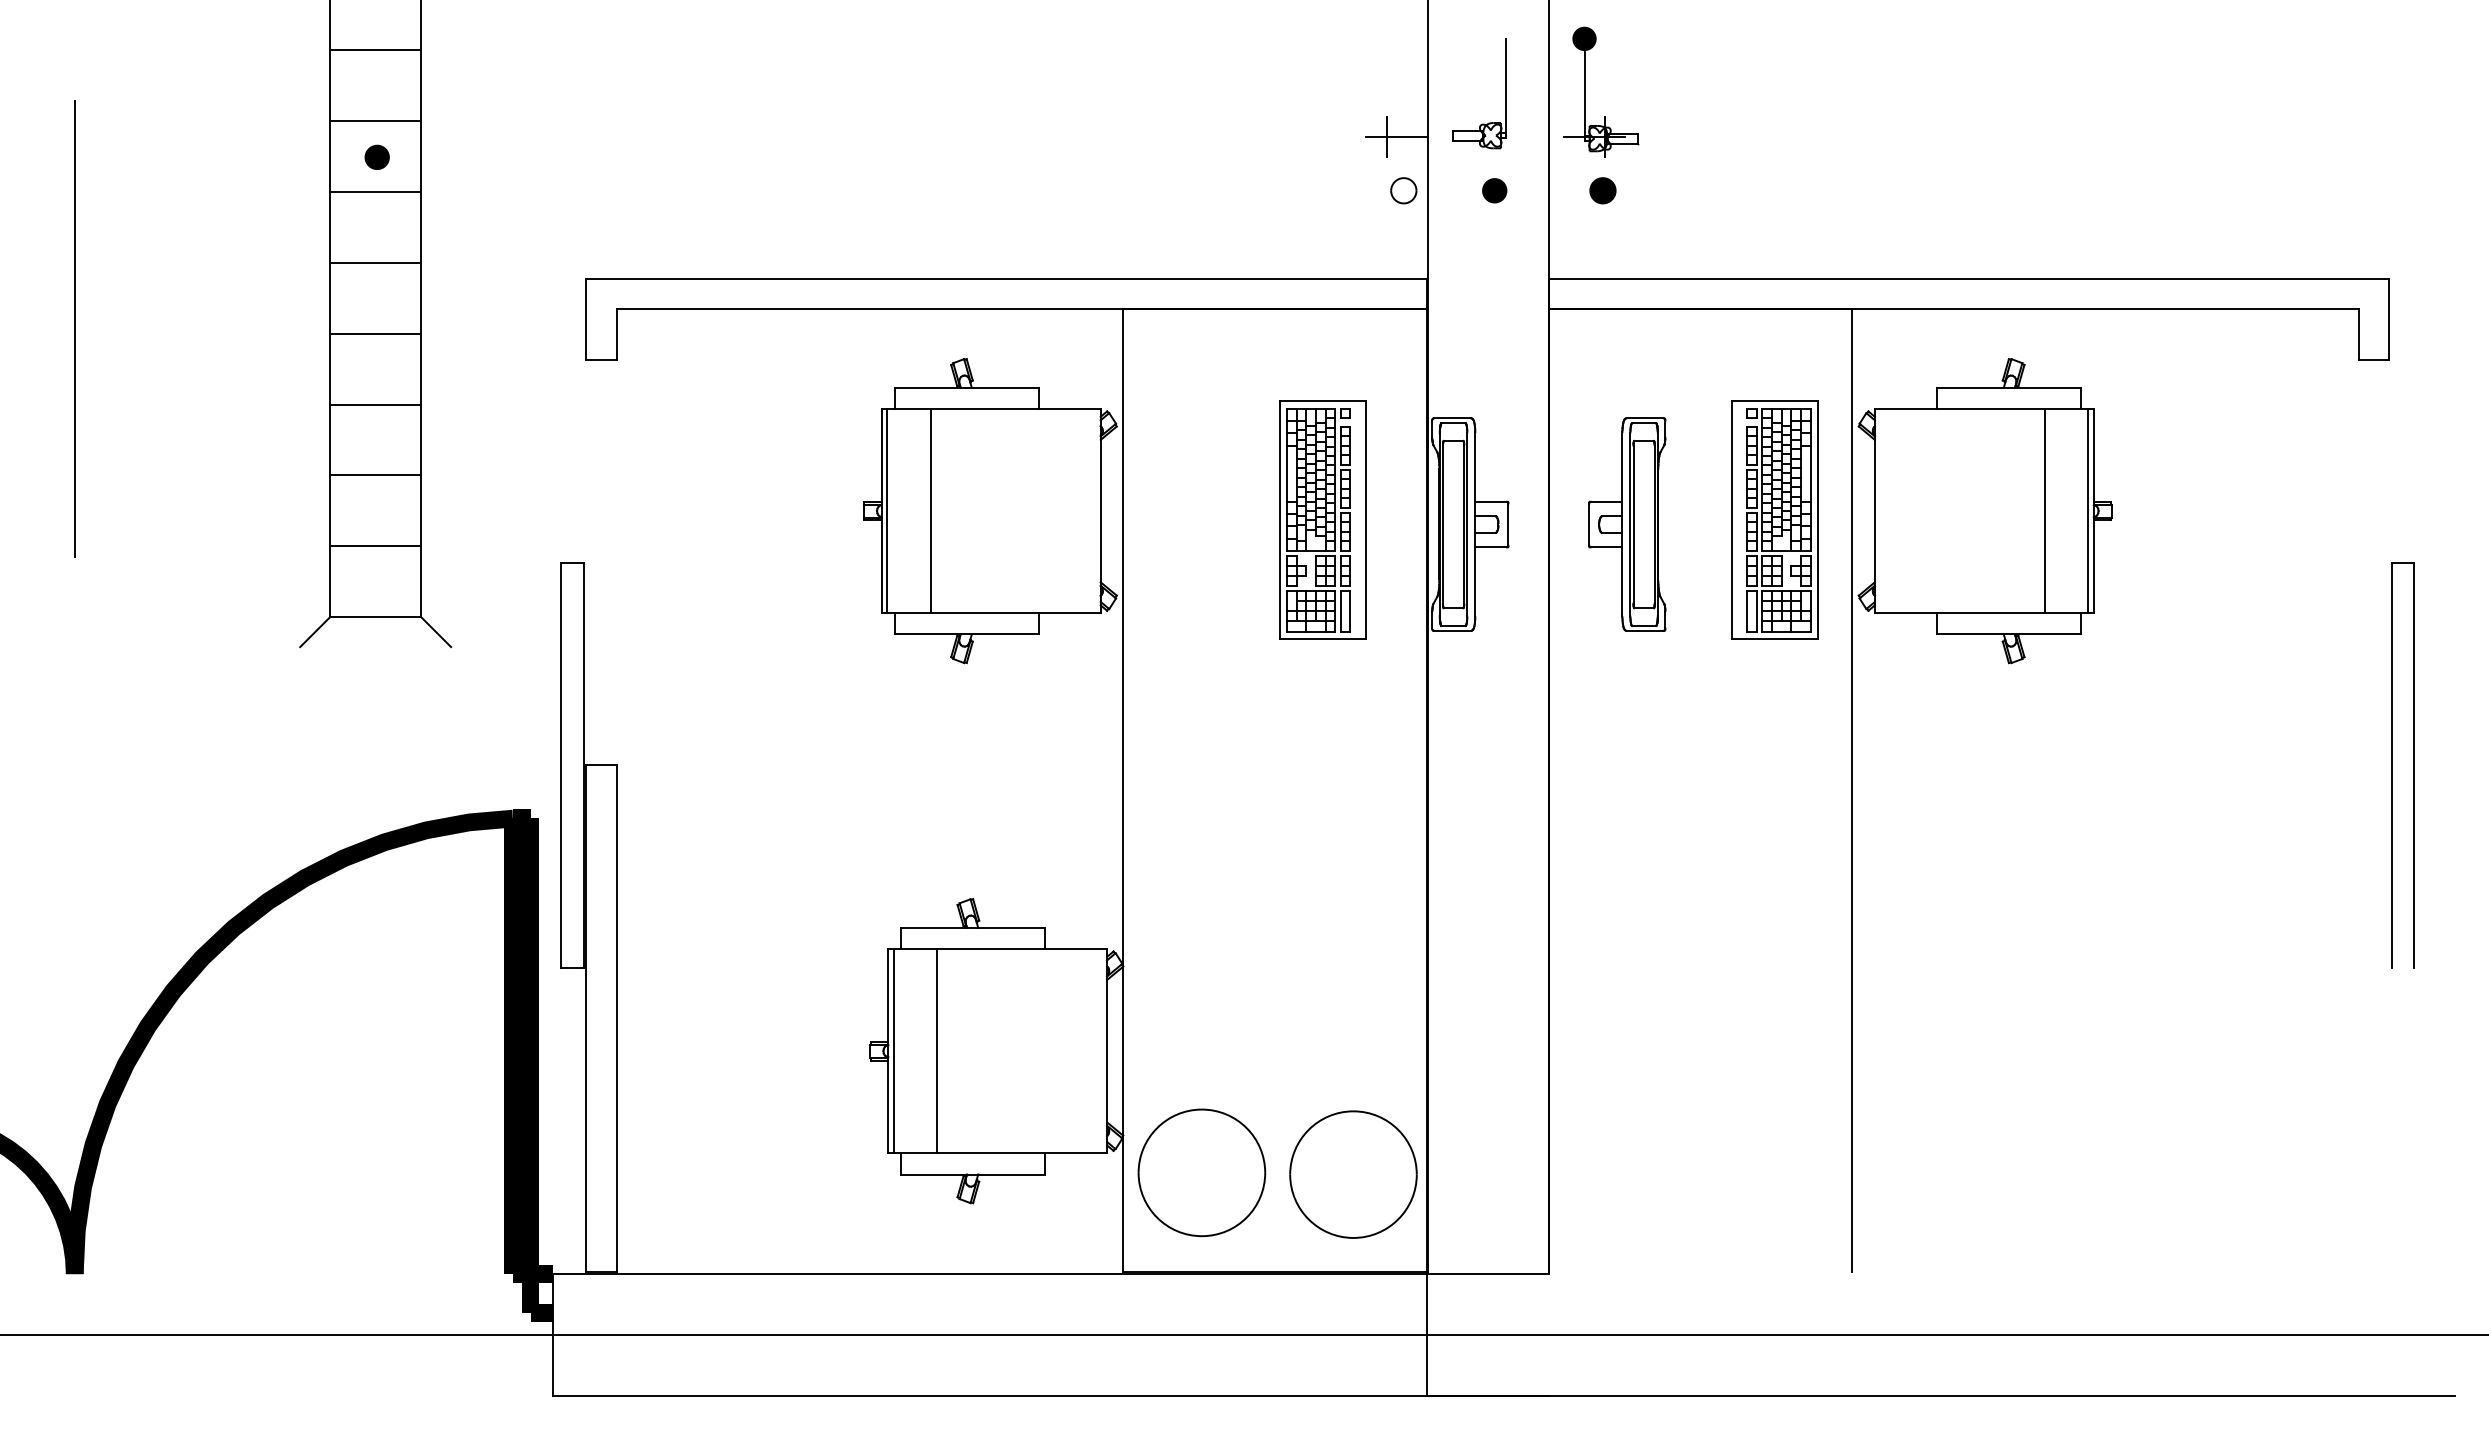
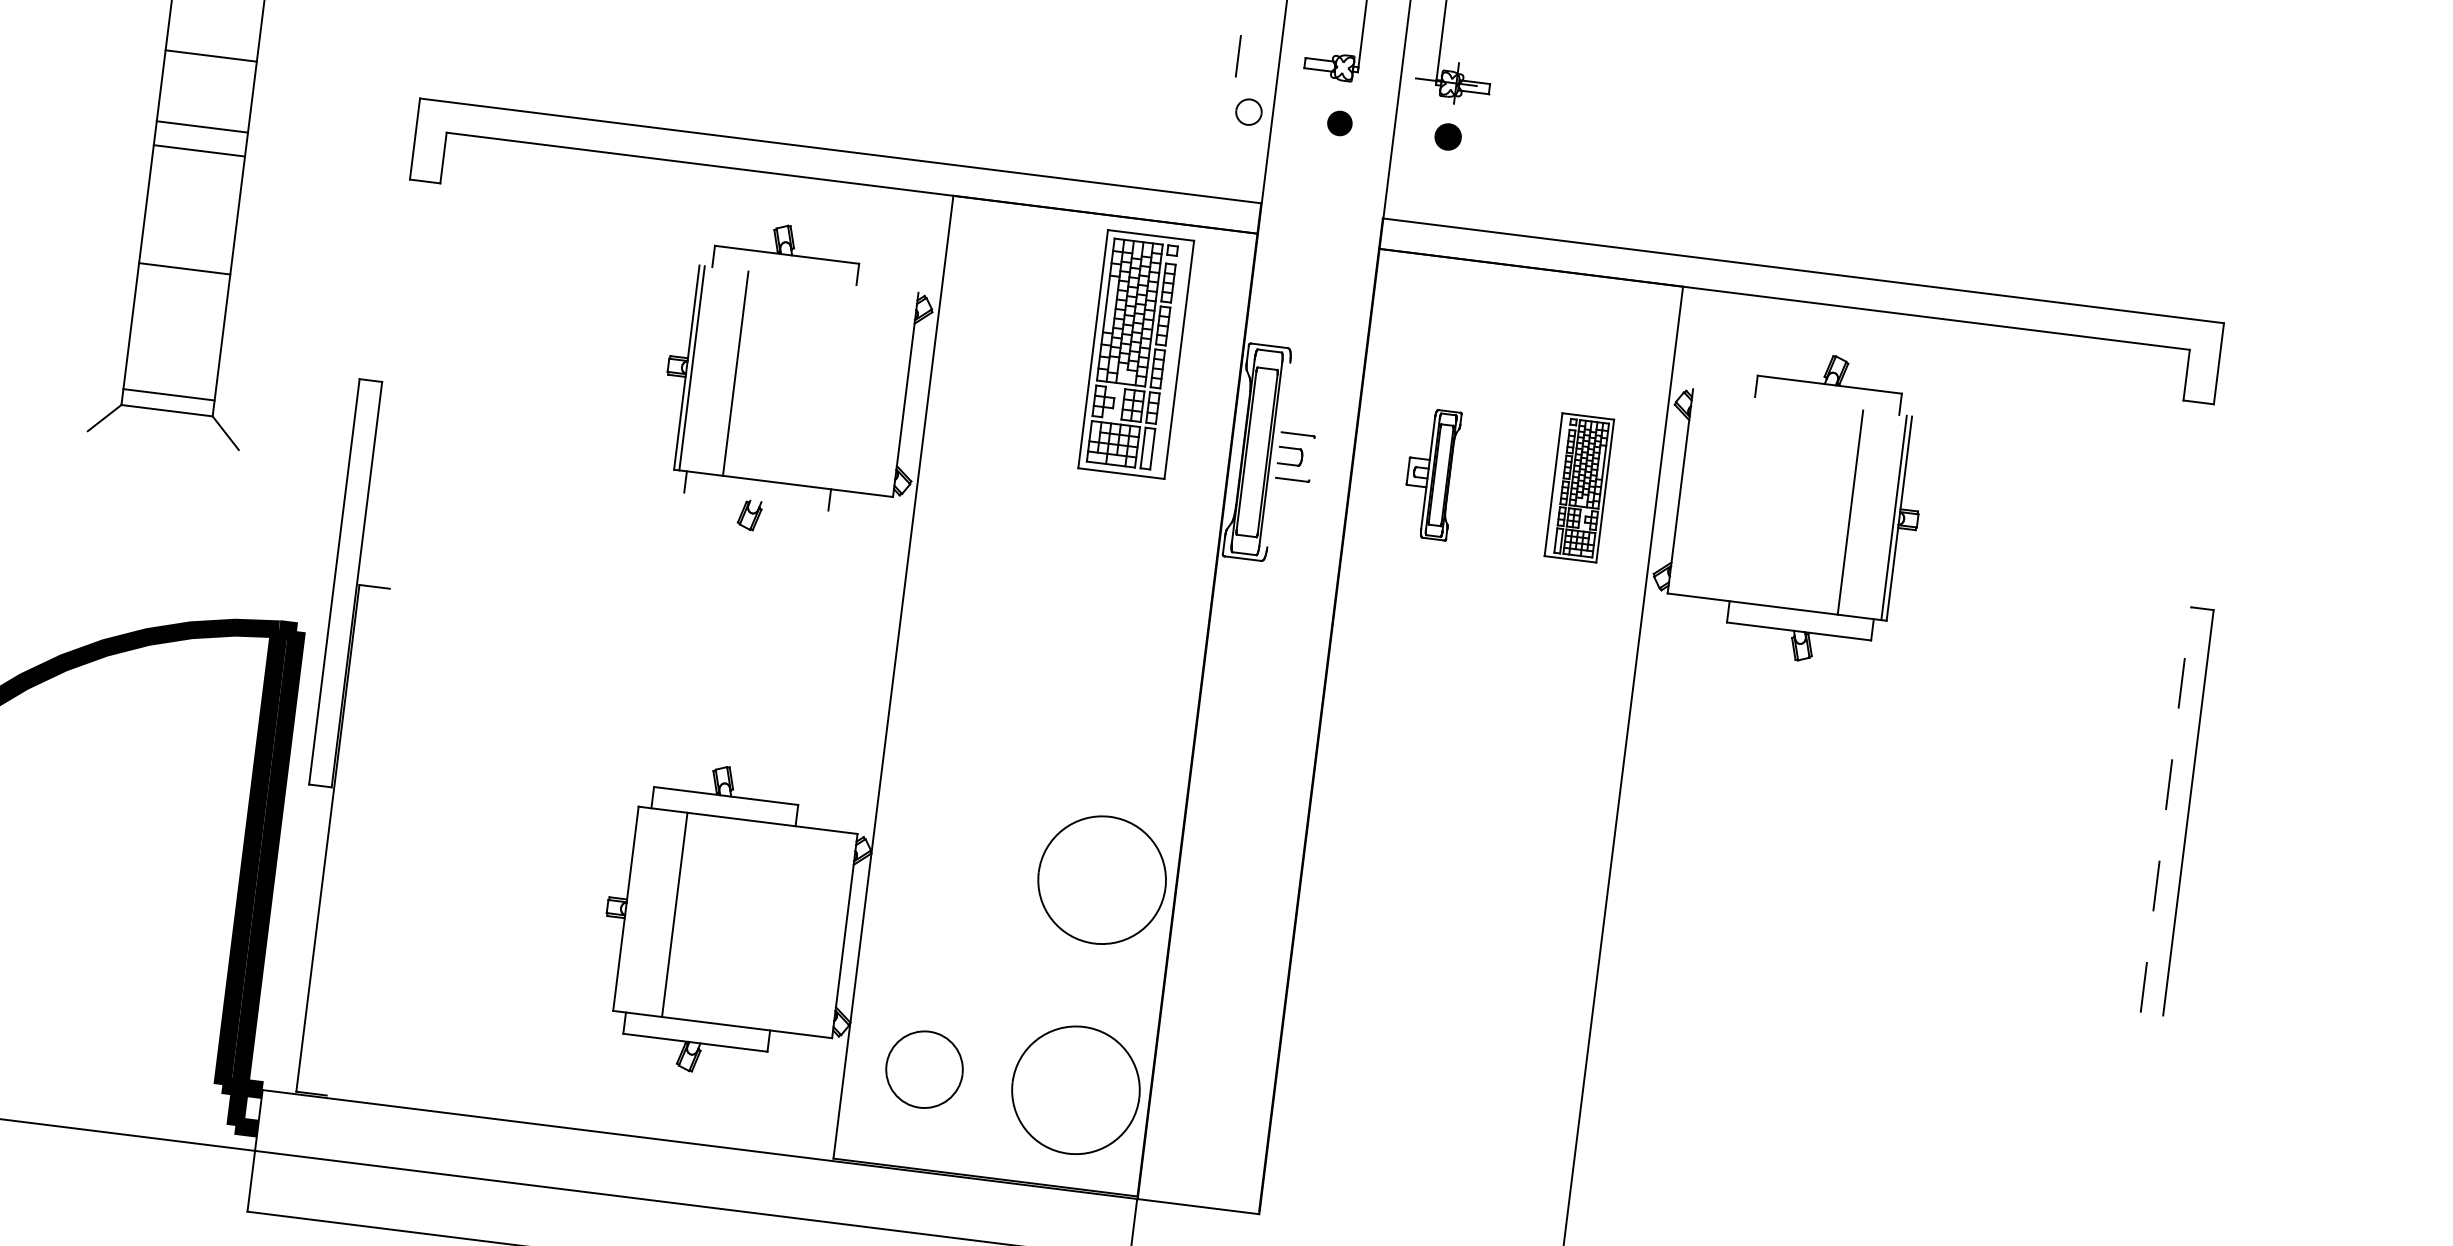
line: (1396, 137) -> (1248, 57), removed
line: (375, 404) -> (199, 150), moved
line: (990, 409) -> (808, 279), removed
line: (1983, 409) -> (1801, 403), removed
part: (1322, 519) -> (1136, 353), moved
part: (1774, 519) -> (1578, 487), size x0.6
line: (1475, 524) -> (1279, 455), removed
line: (1508, 524) -> (1312, 459), removed
part: (1627, 524) -> (1431, 473), size x0.6
line: (375, 546) -> (168, 394), moved
line: (966, 634) -> (756, 501), removed
line: (2391, 765) -> (2165, 810), solid -> dashed
part: (1353, 964) -> (1102, 880), added
line: (616, 1018) -> (358, 842), removed
line: (893, 1051) -> (631, 909), removed
part: (1201, 1172) -> (924, 1069), size x0.6

